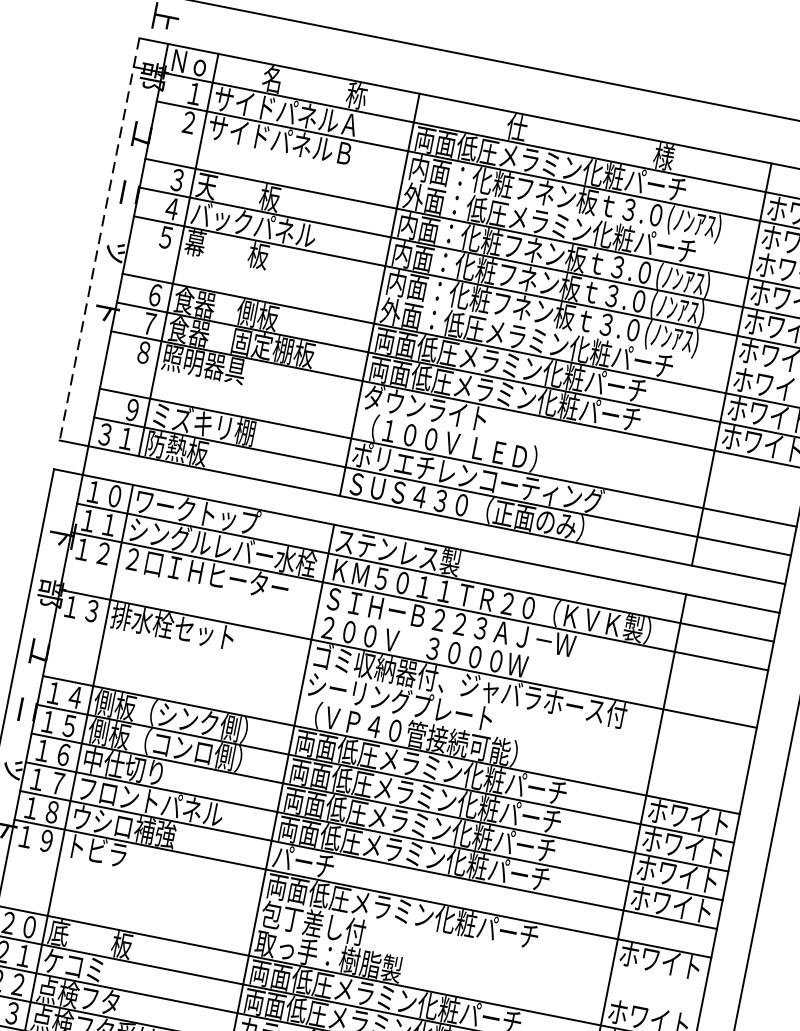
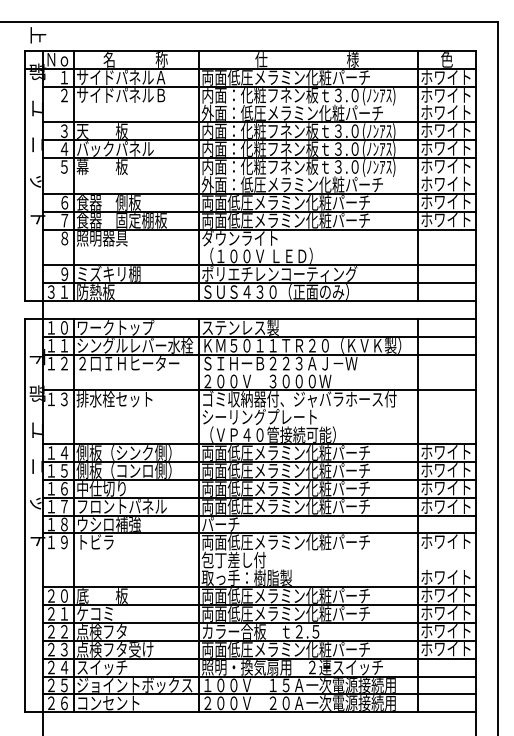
line: (99, 240) -> (24, 176), dashed -> solid

